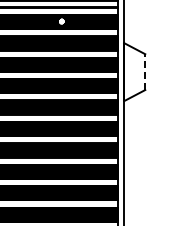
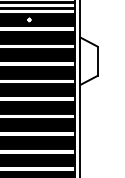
line: (145, 72) -> (97, 61), dashed -> solid

